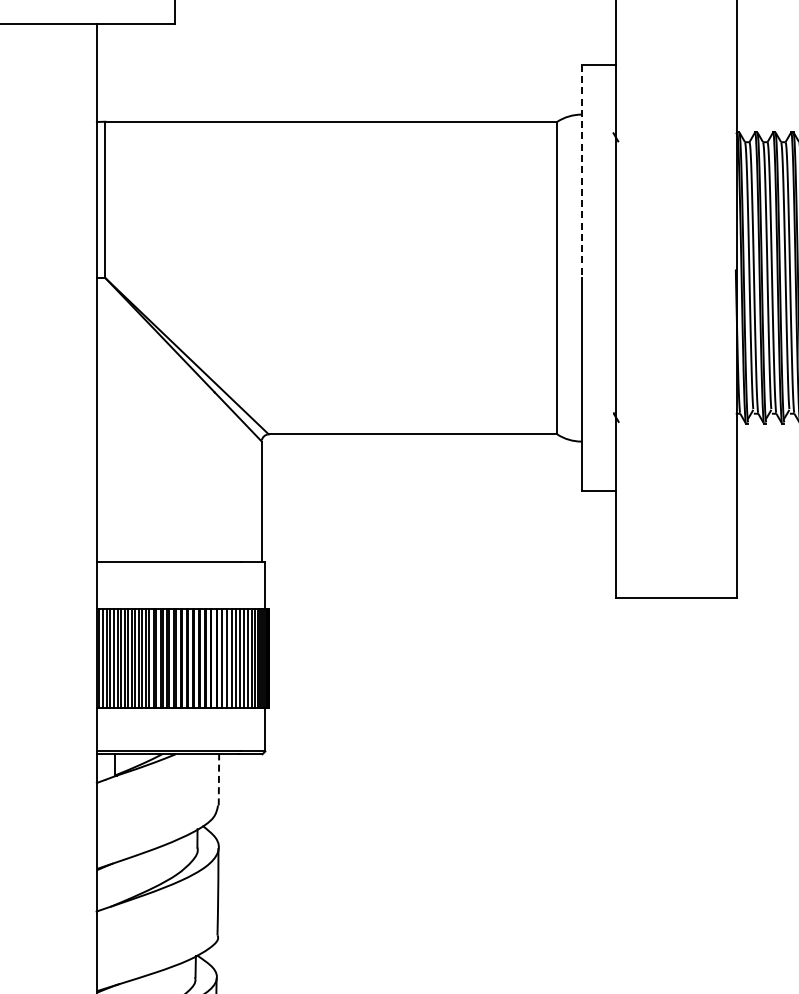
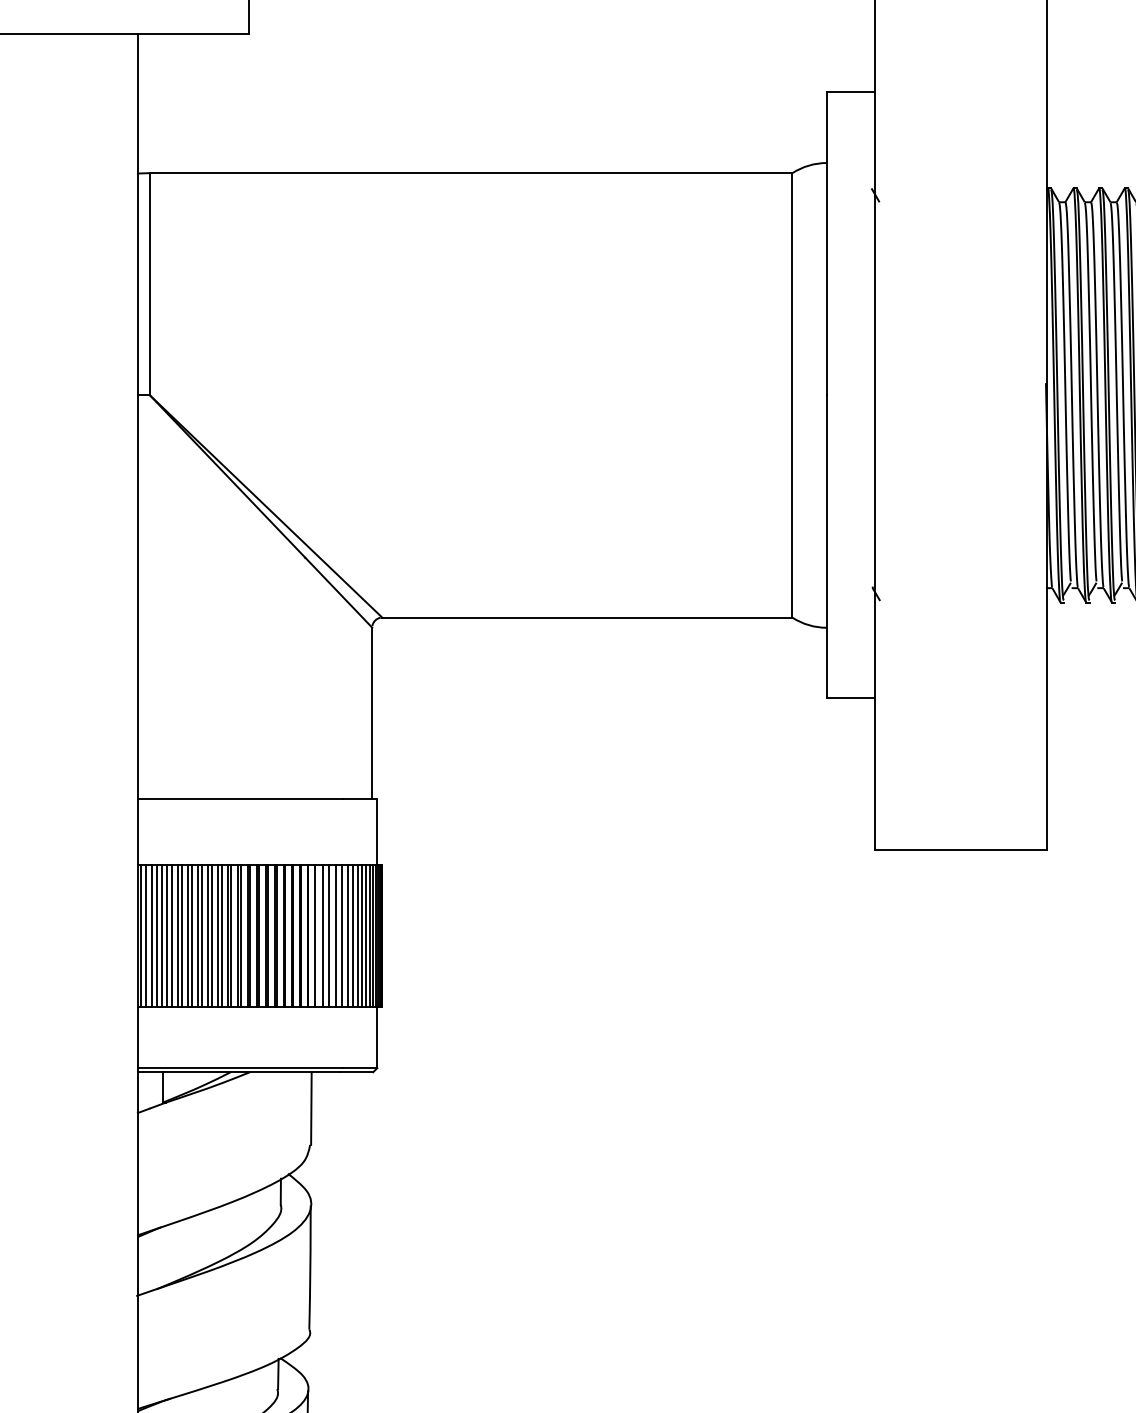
line: (581, 171) -> (826, 243), dashed -> solid
line: (218, 779) -> (310, 1108), dashed -> solid

